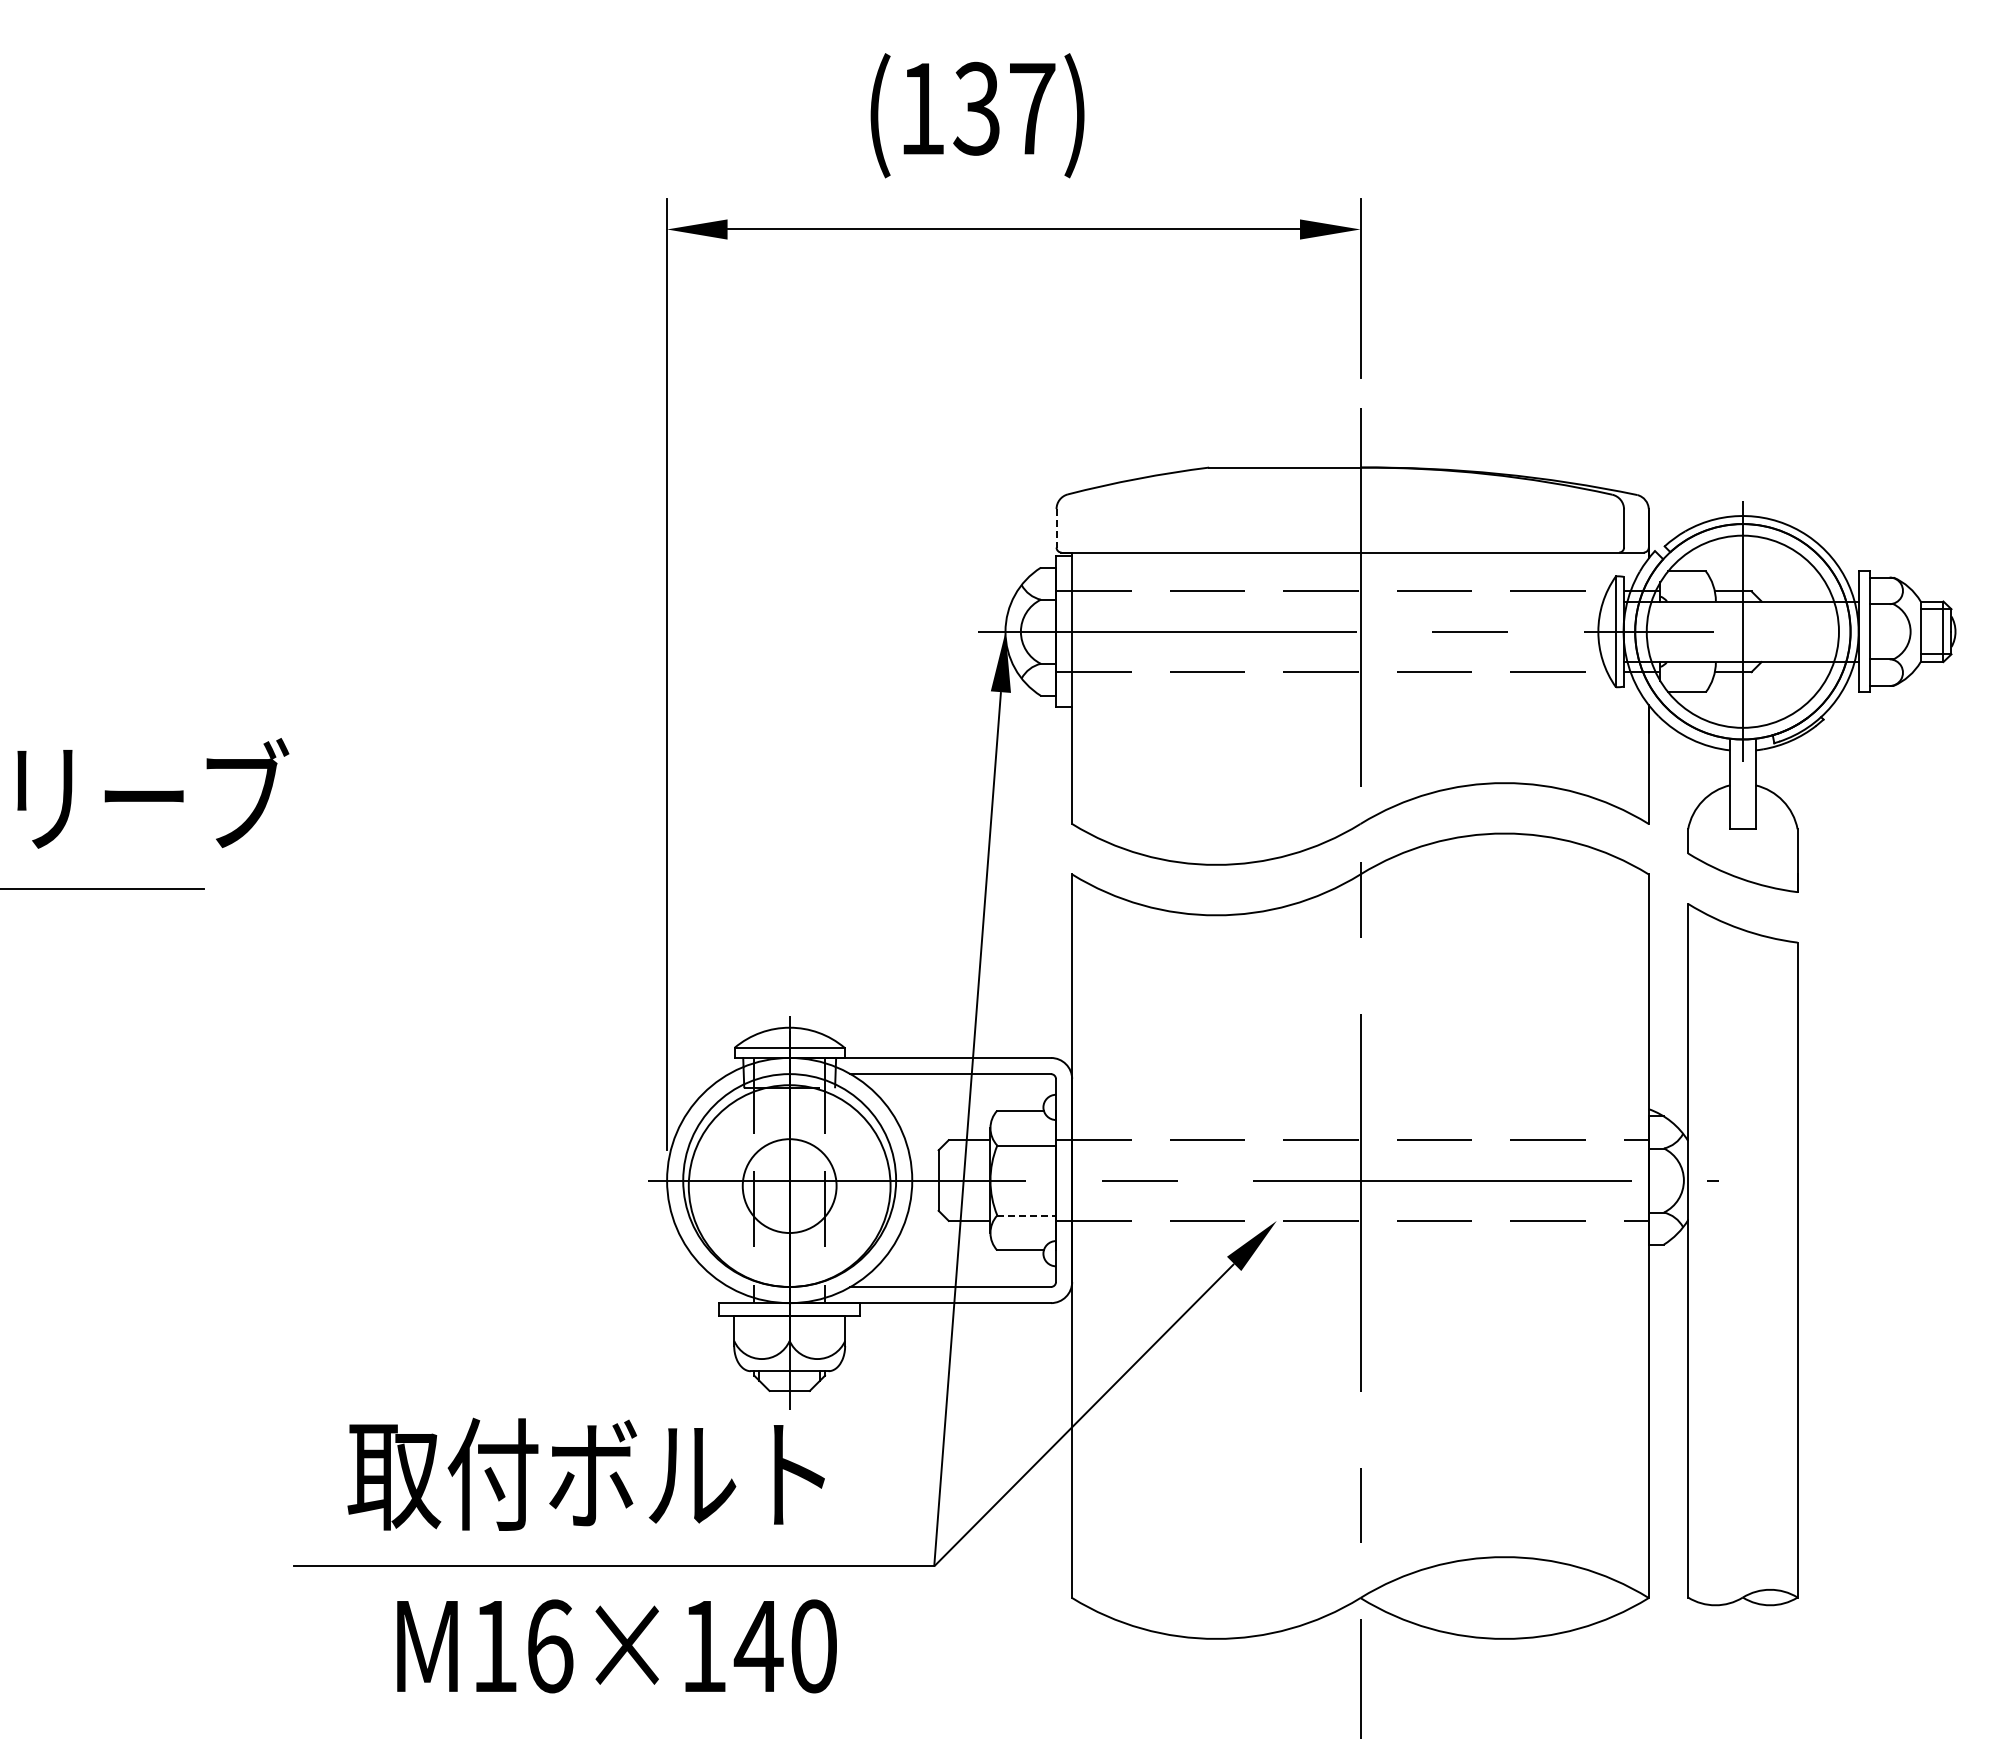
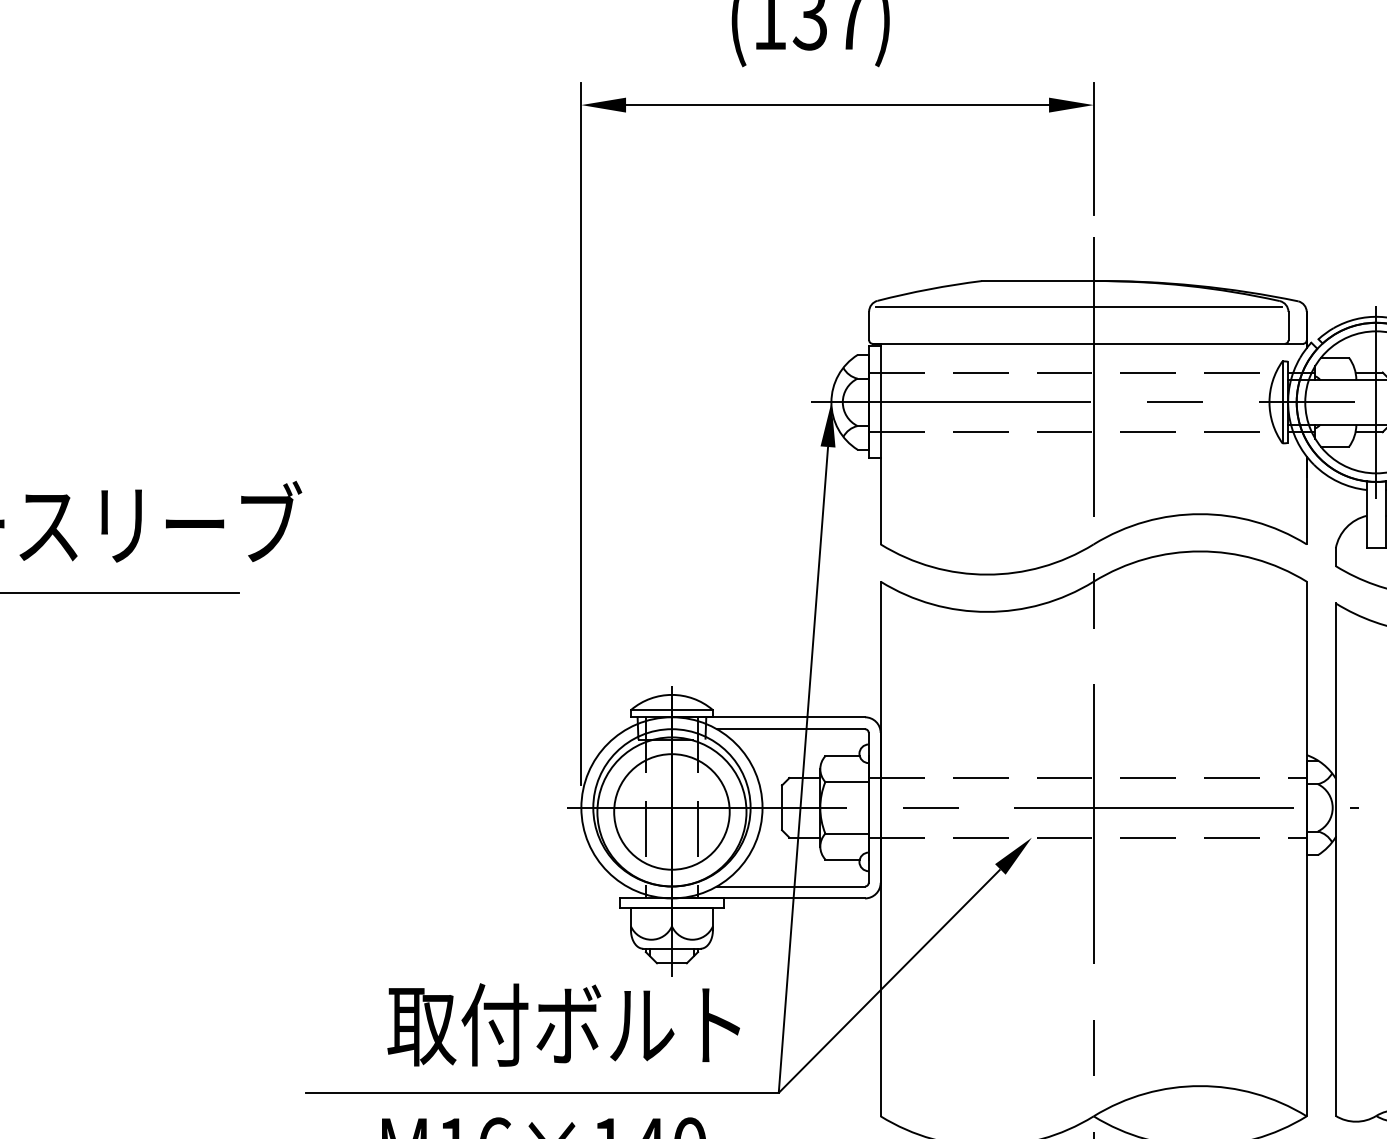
line: (1340, 502) -> (1078, 306), added
line: (1056, 528) -> (869, 326), dashed -> solid
circle: (789, 1185) -> (671, 811), size x1.67
line: (1027, 1215) -> (847, 833), dashed -> solid
text: (585, 1473) -> (563, 1024), moved

